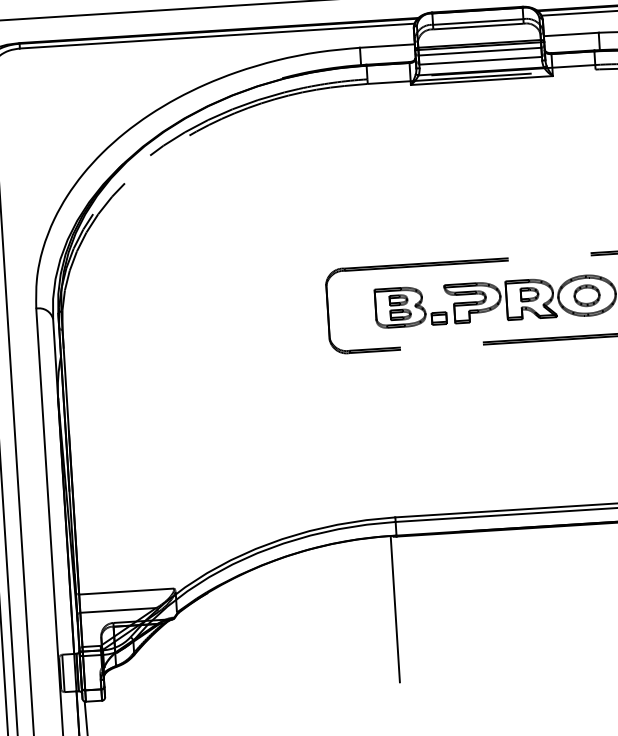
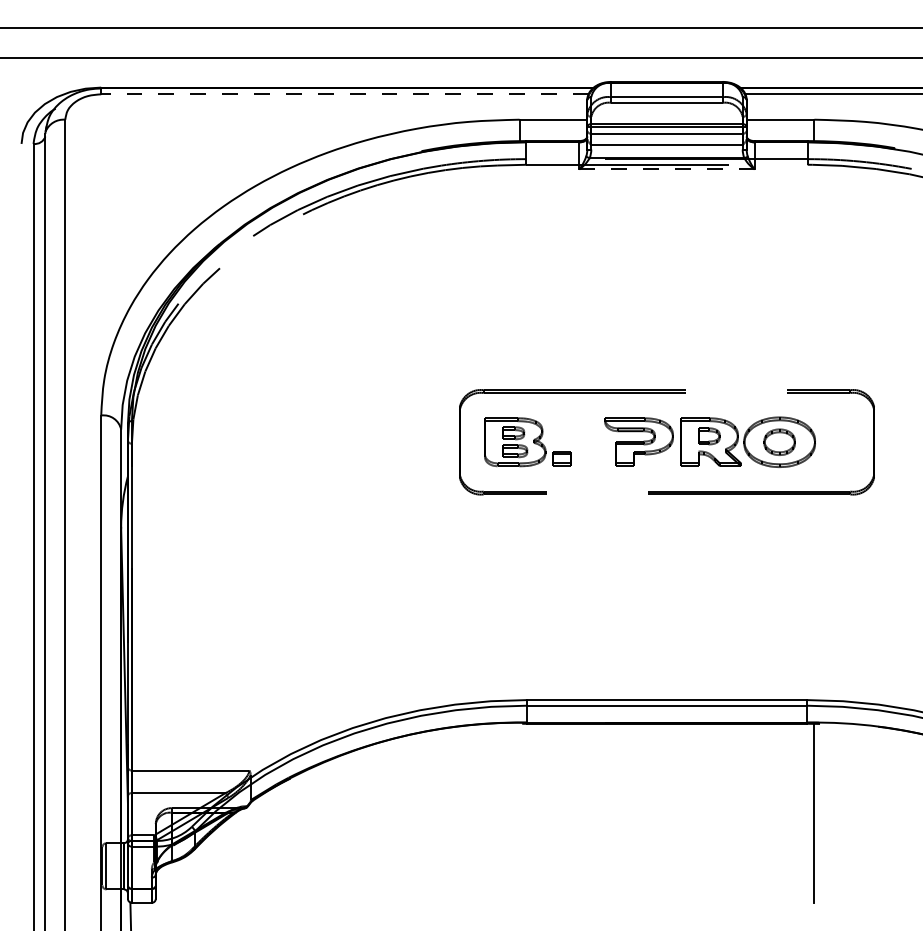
line: (216, 36) -> (344, 94), solid -> dashed
line: (482, 80) -> (667, 169), solid -> dashed
part: (410, 307) -> (527, 442), moved
line: (395, 608) -> (519, 812), removed

